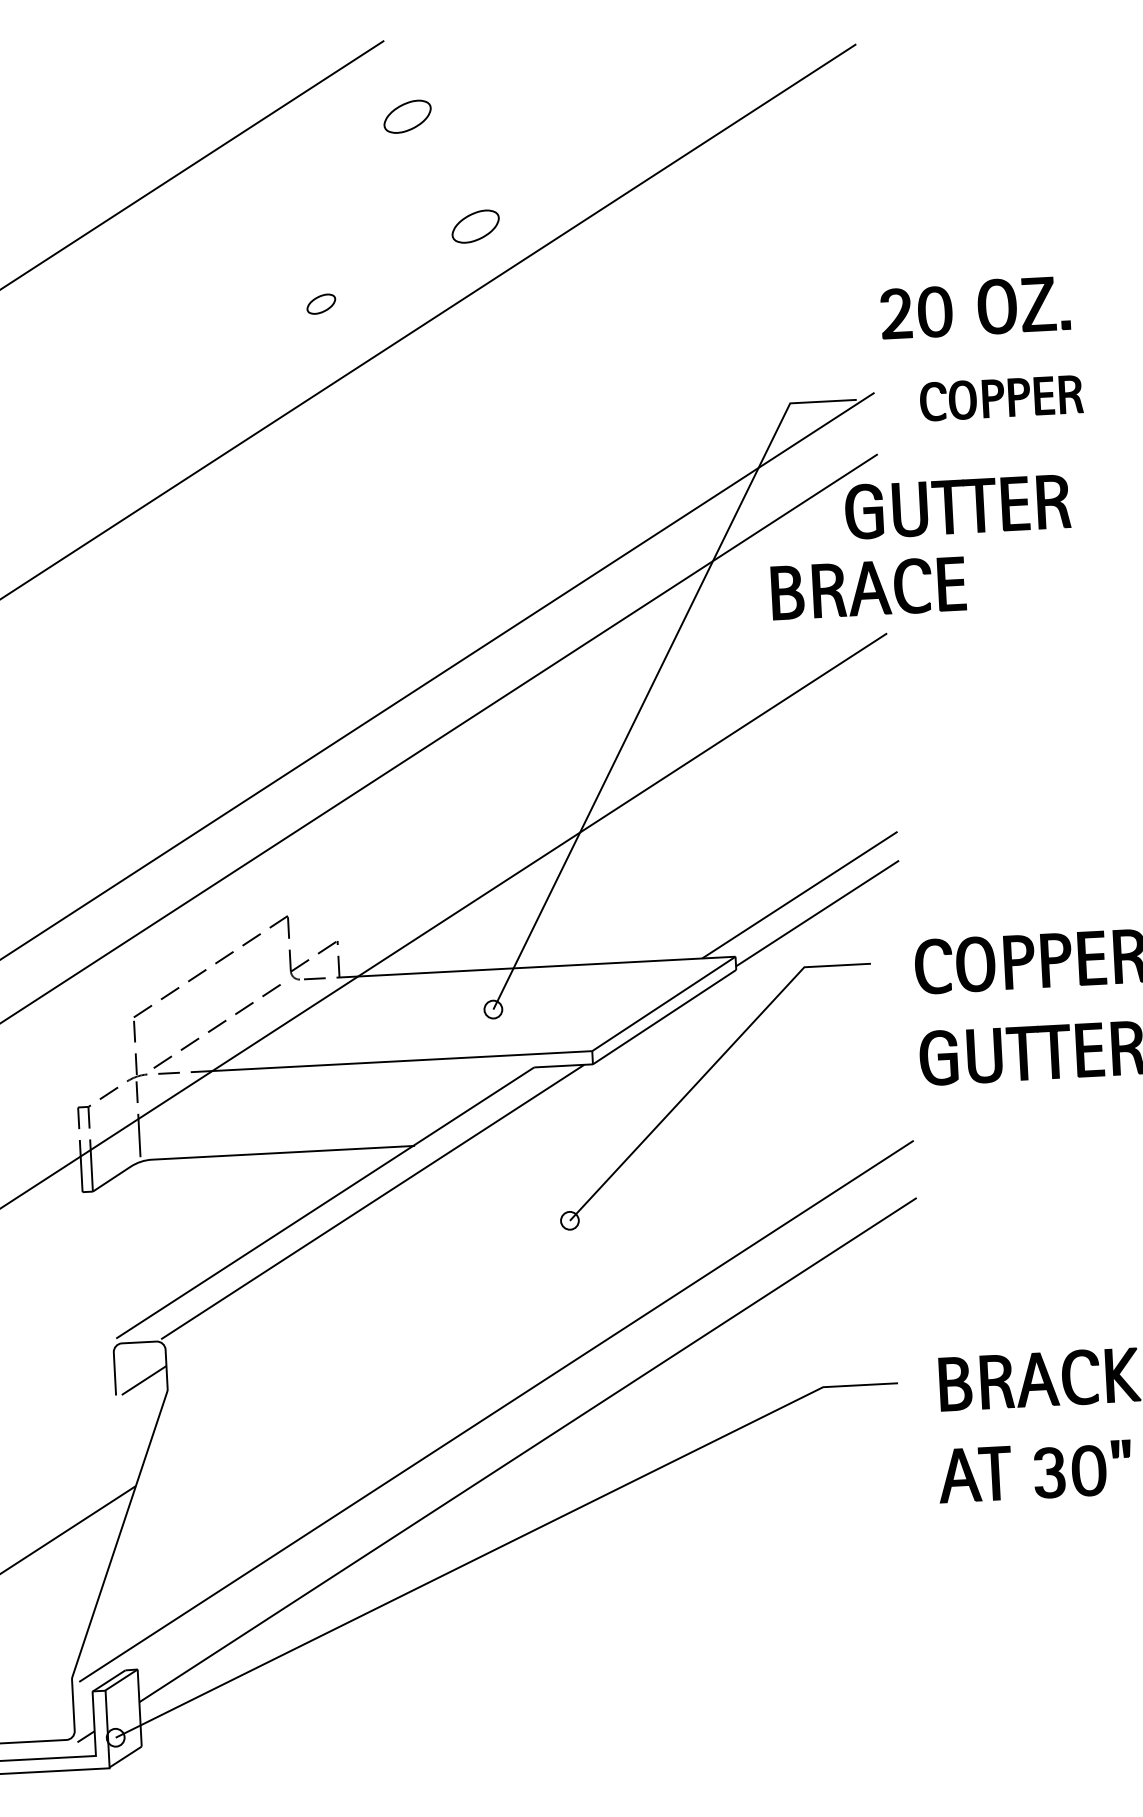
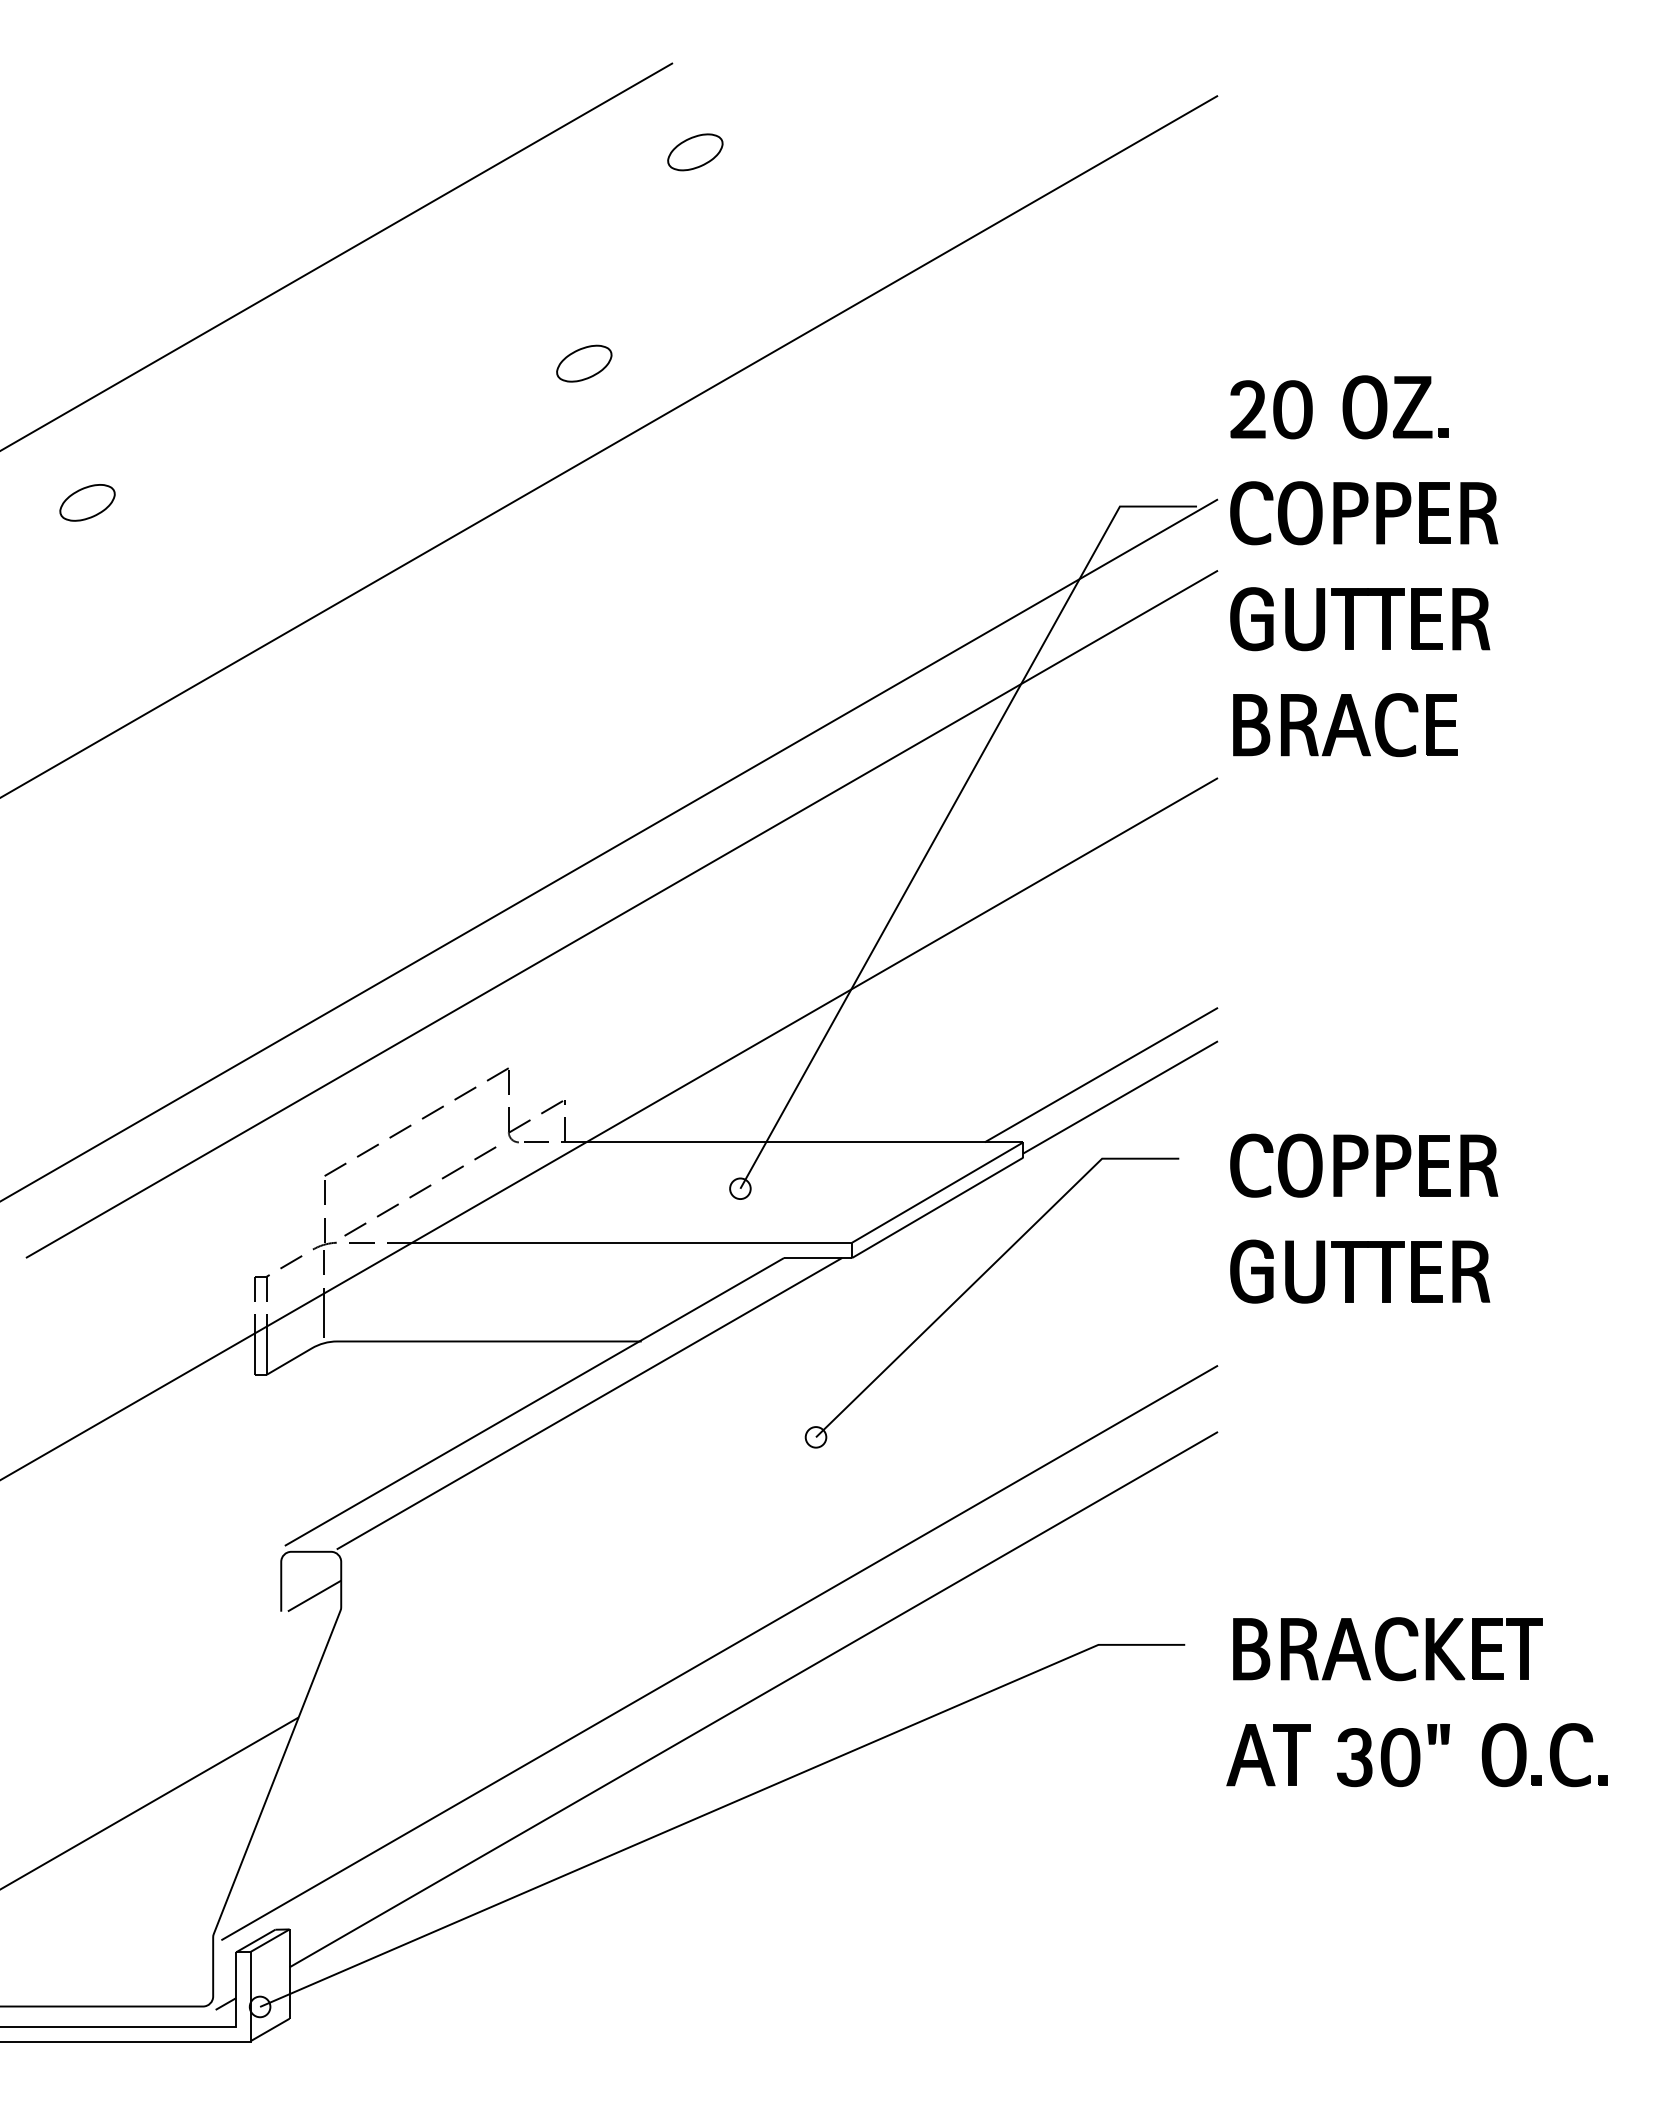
part: (475, 226) -> (767, 283), removed
part: (321, 304) -> (584, 363), size x1.67
part: (1001, 398) -> (1364, 513), size x1.43
part: (951, 507) -> (1353, 619), moved
part: (868, 588) -> (1345, 725), moved

